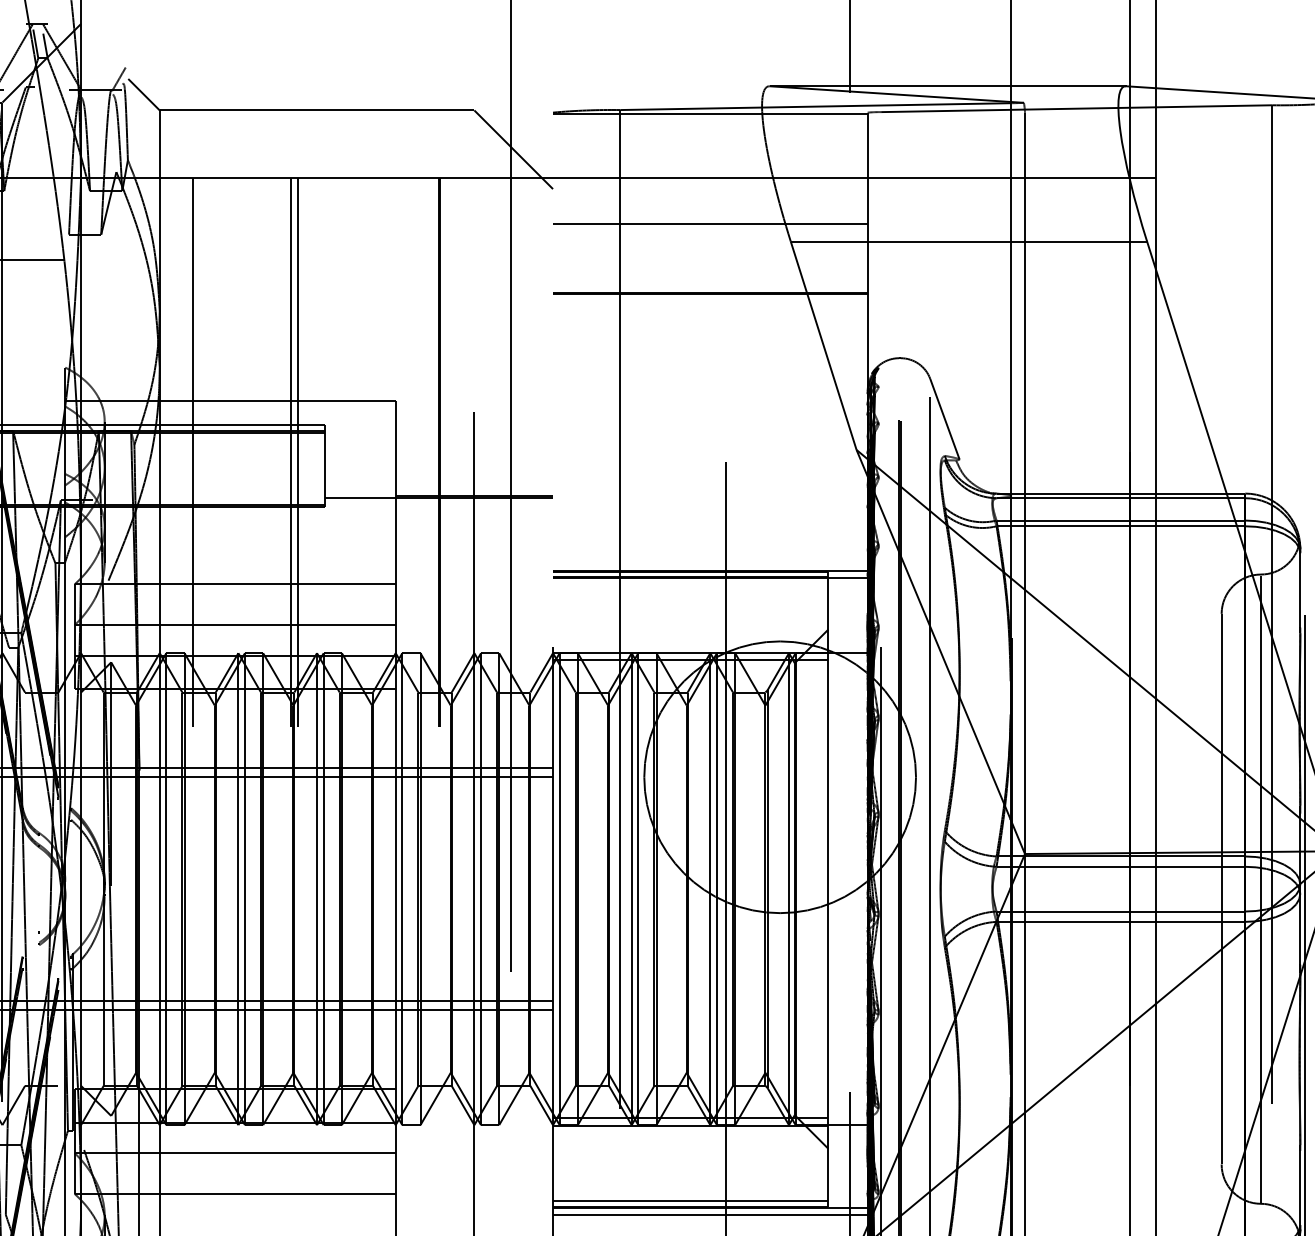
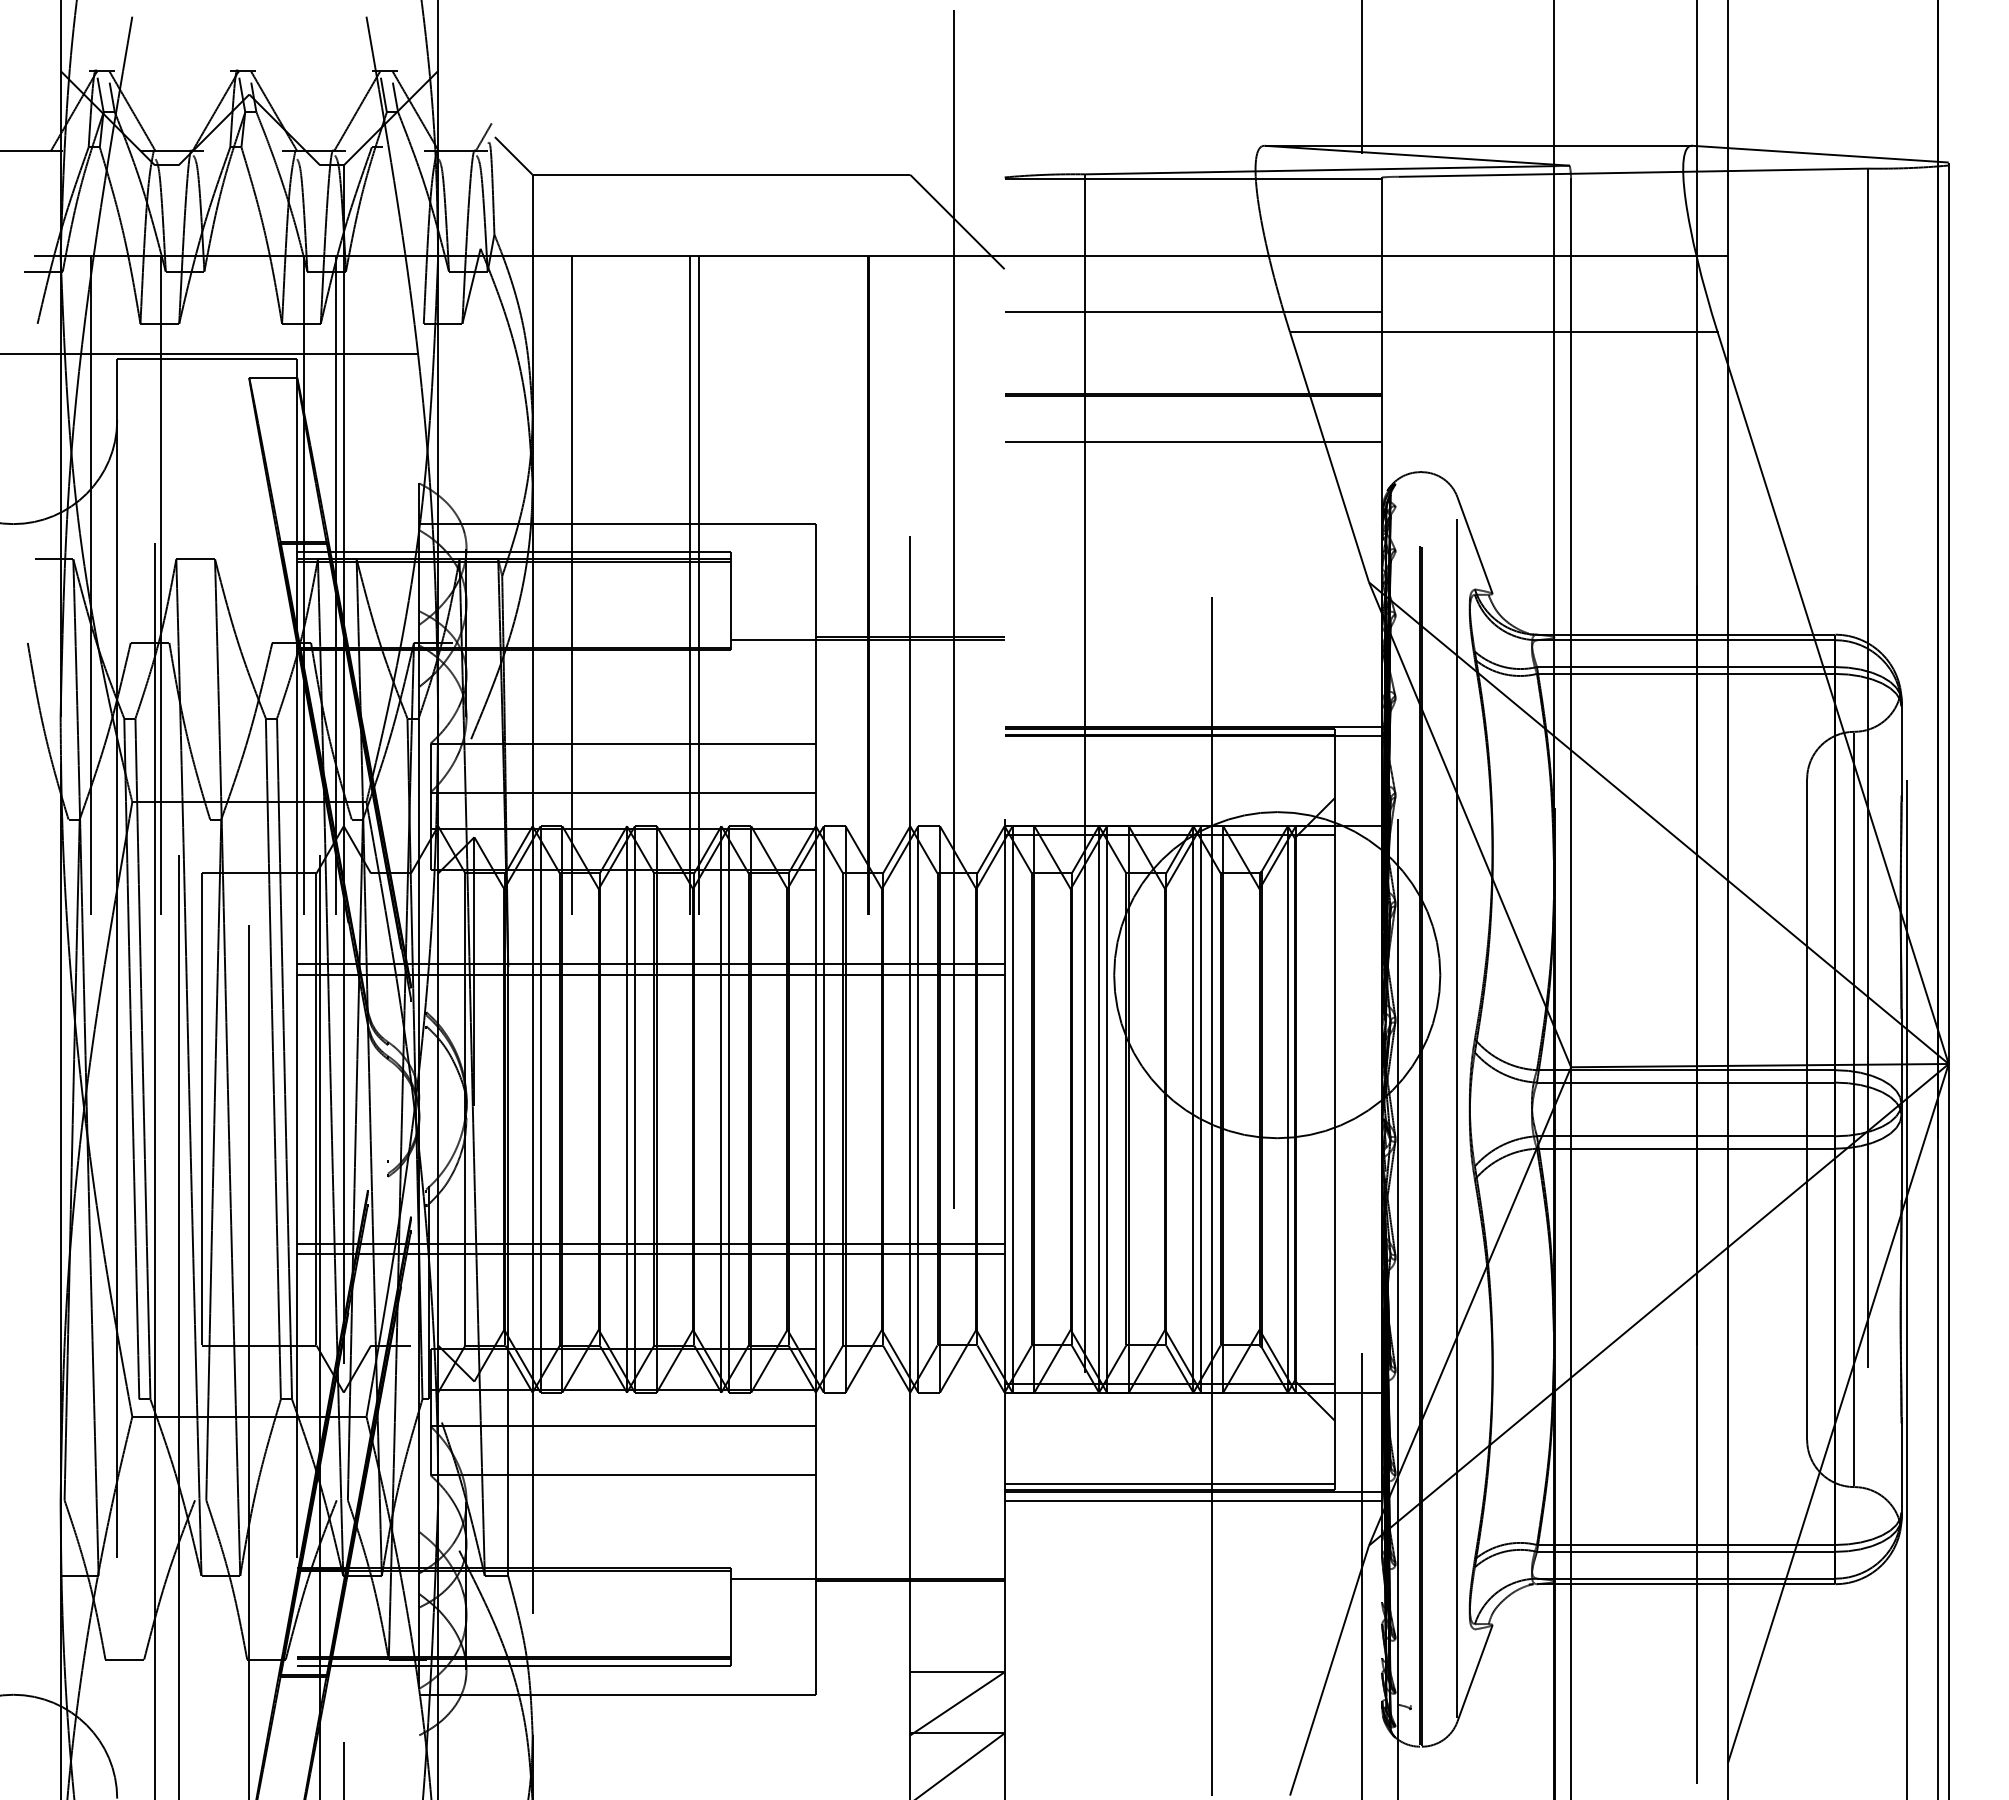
line: (710, 333) -> (1193, 442), added

